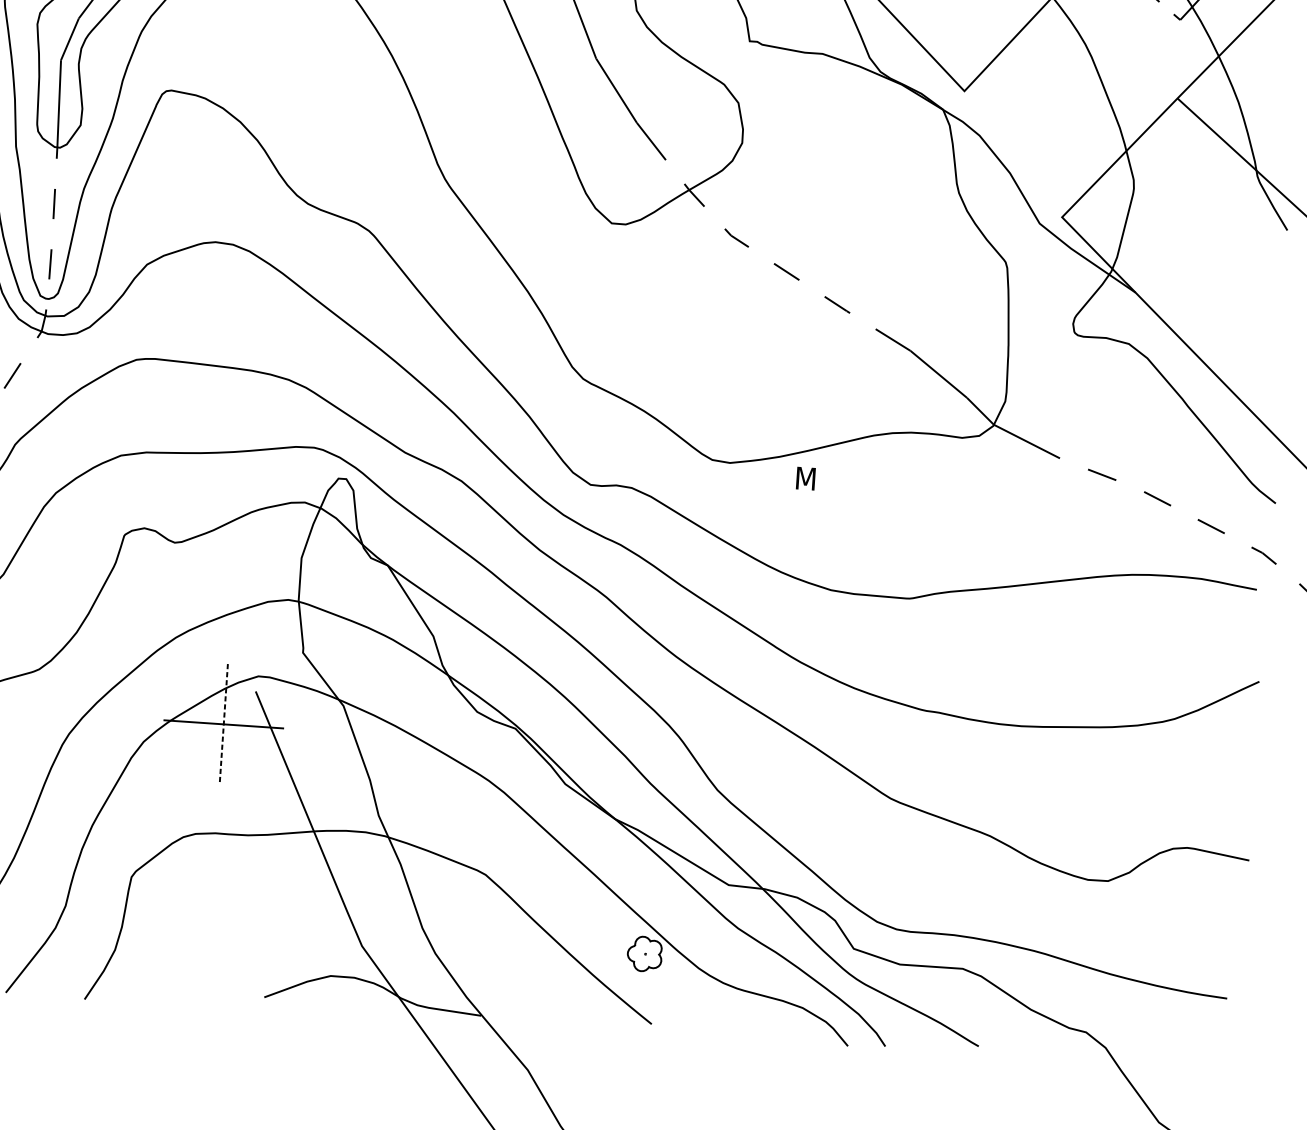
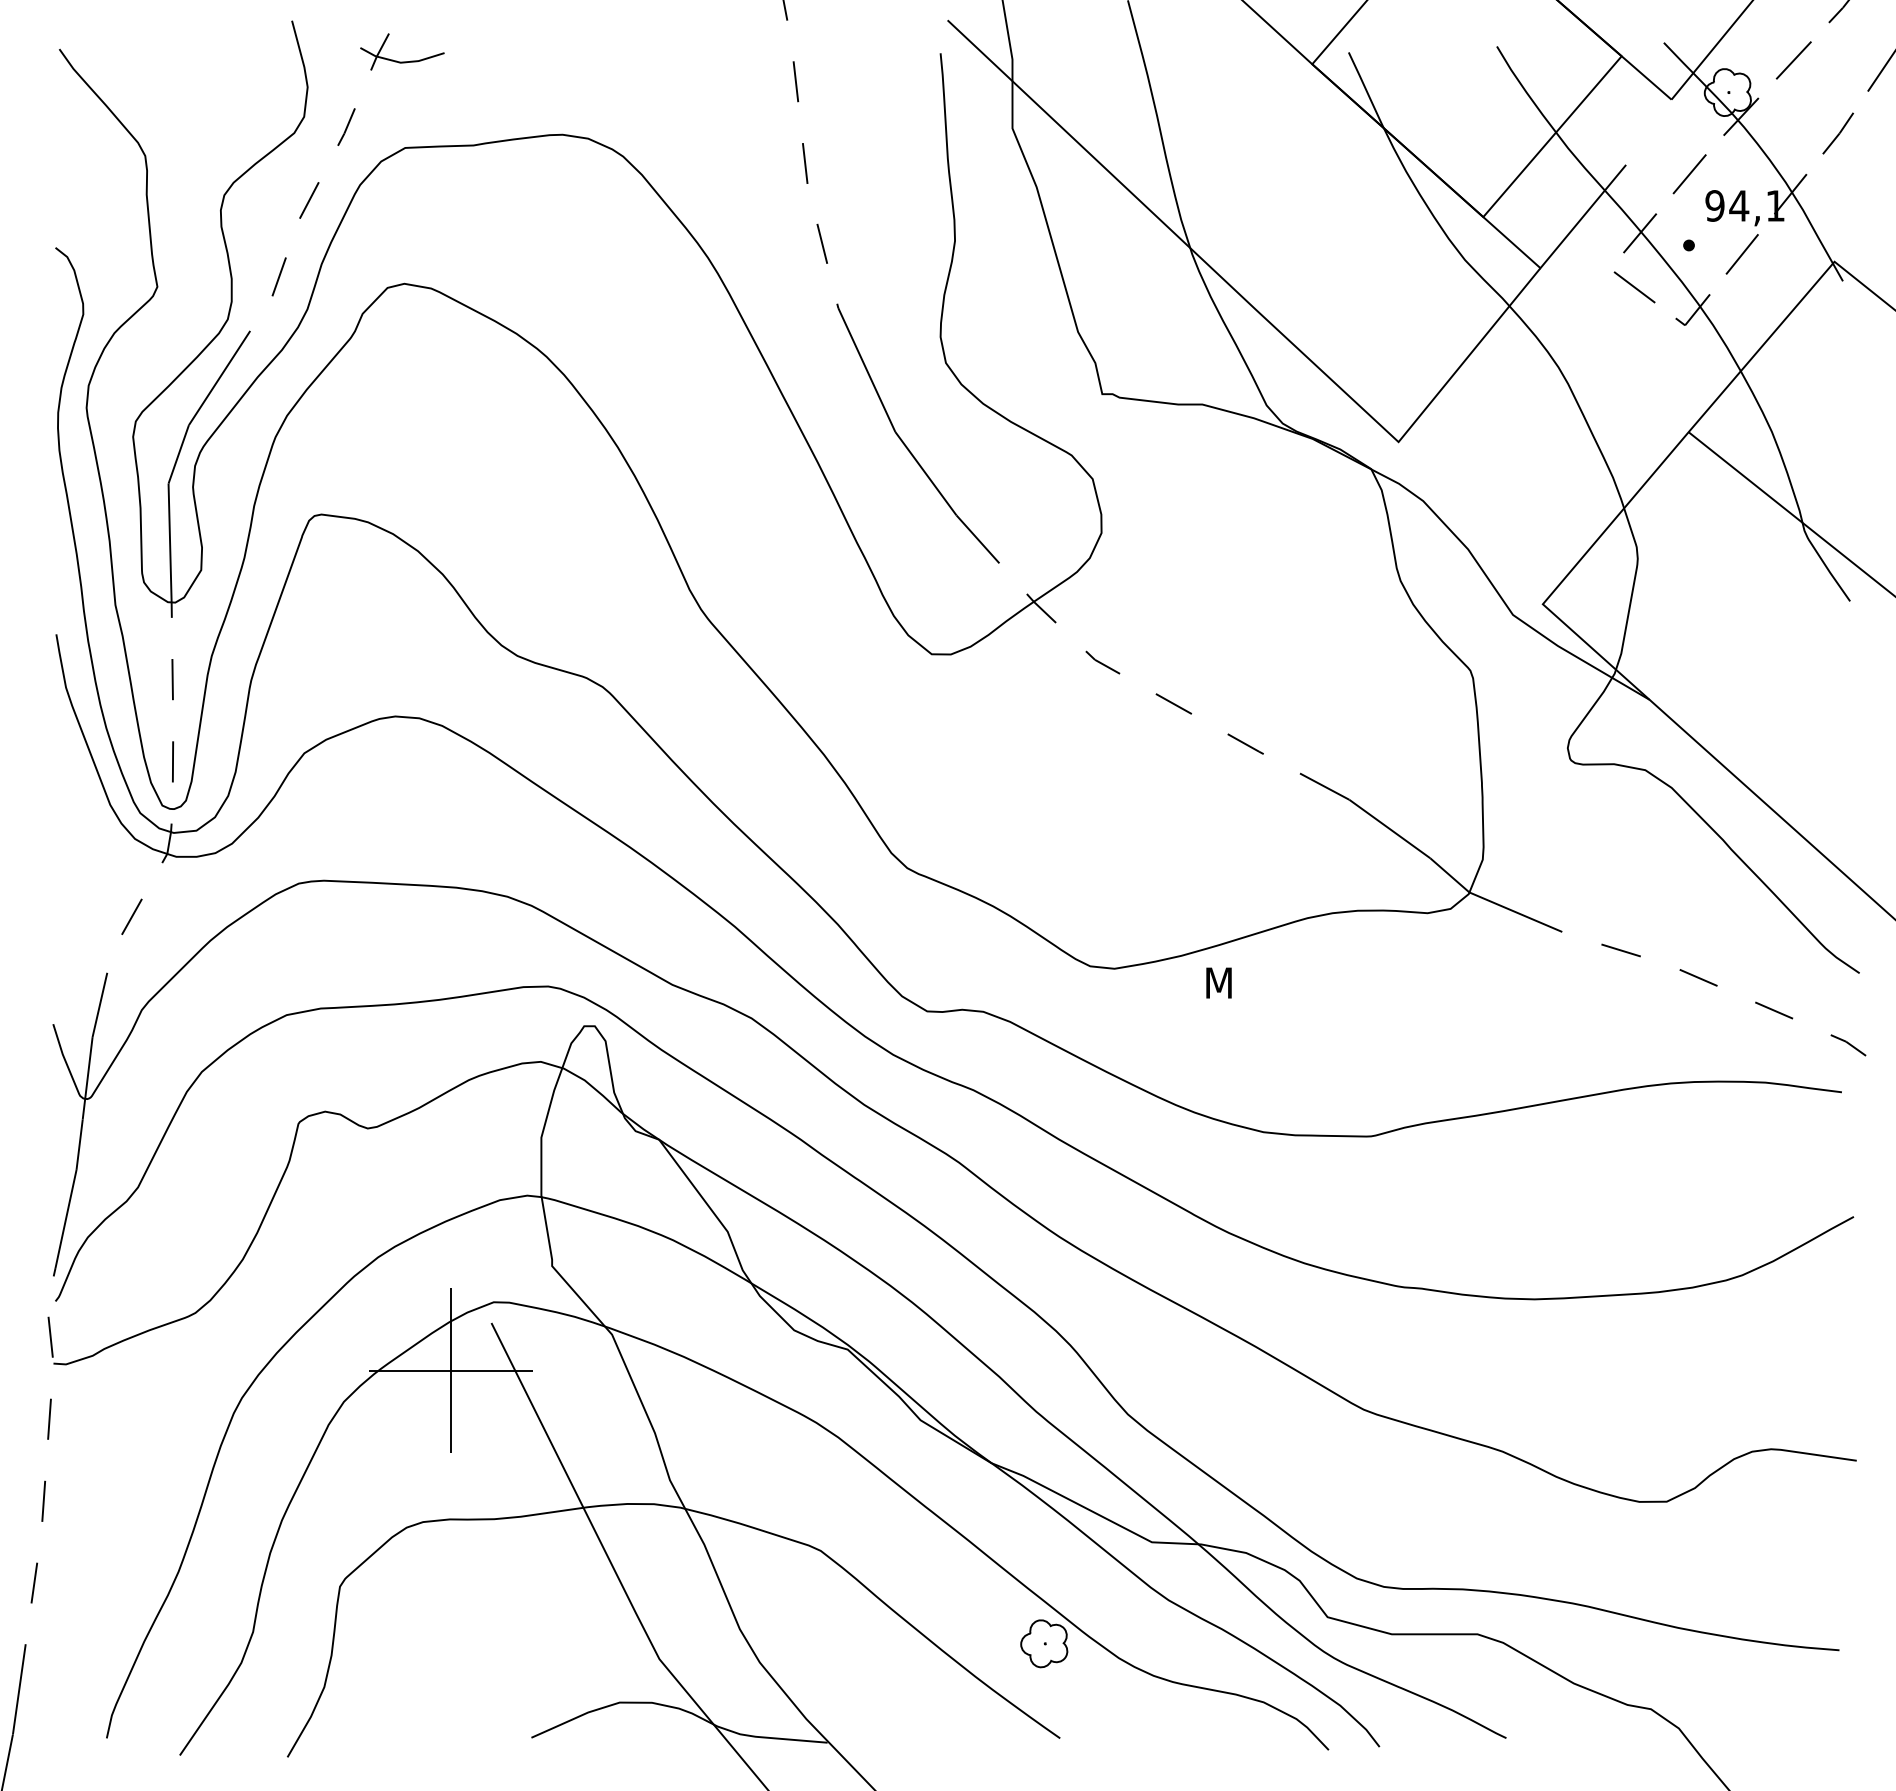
line: (224, 724) -> (451, 1371), dashed -> solid

